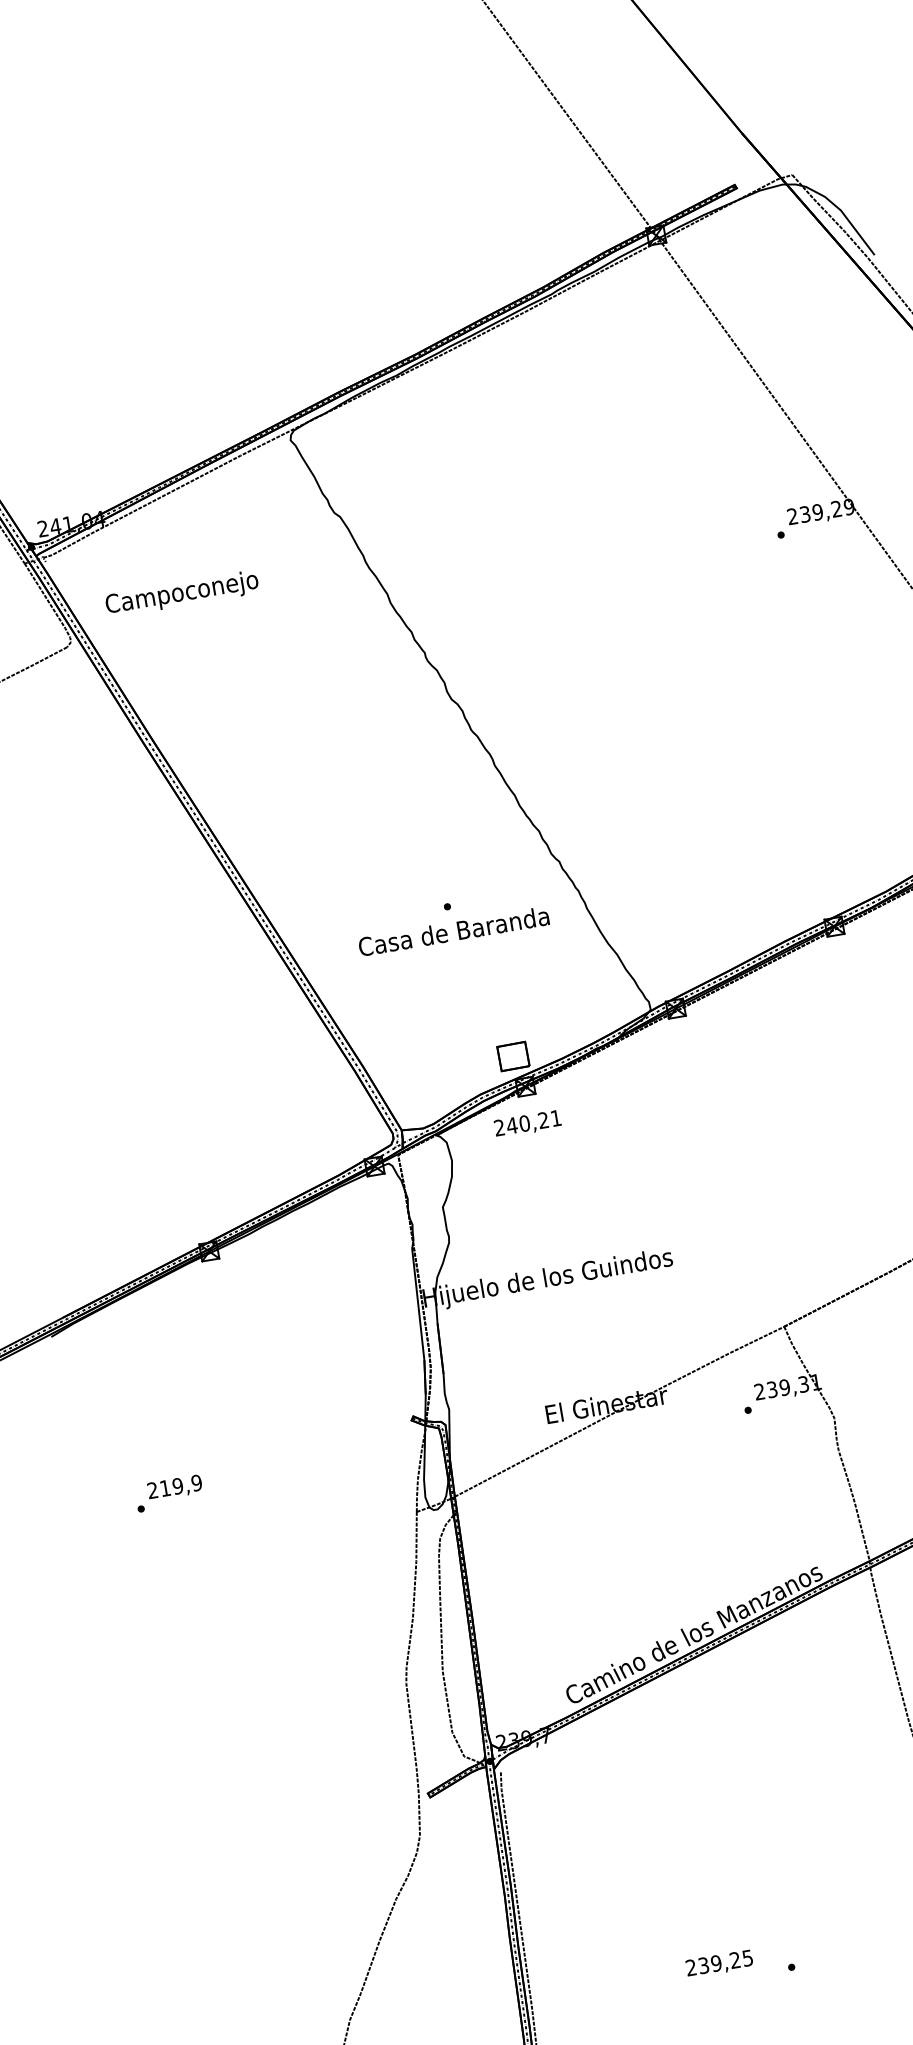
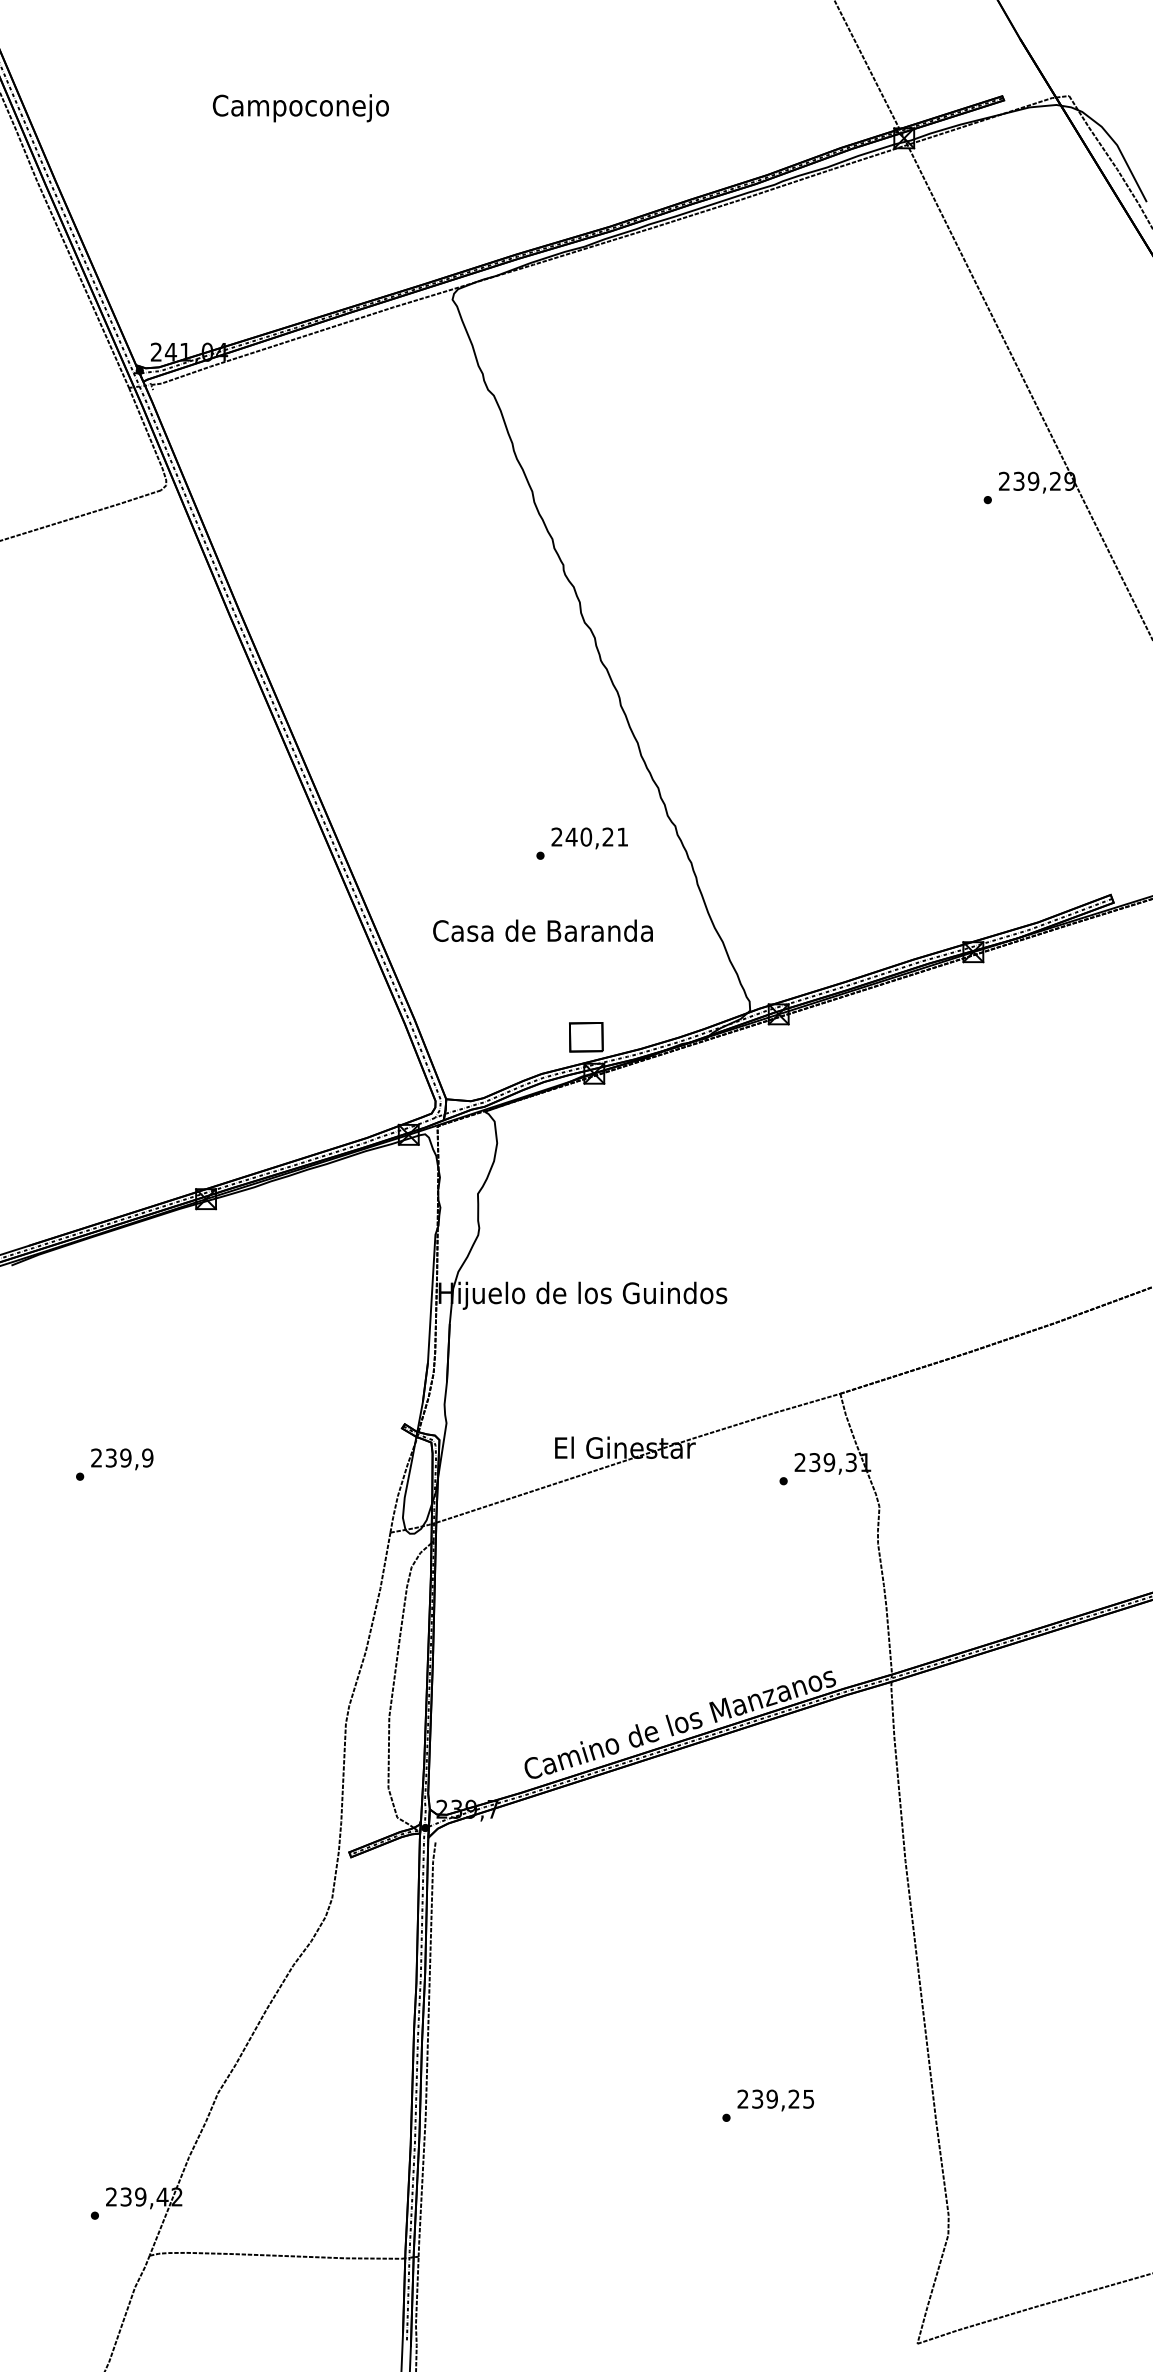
text: (181, 594) -> (300, 108), moved
text: (453, 931) -> (542, 930), moved
text: (527, 1124) -> (589, 838), moved
text: (164, 1488) -> (110, 1457), 219,9 -> 239,9
text: (719, 1964) -> (775, 2100), moved

